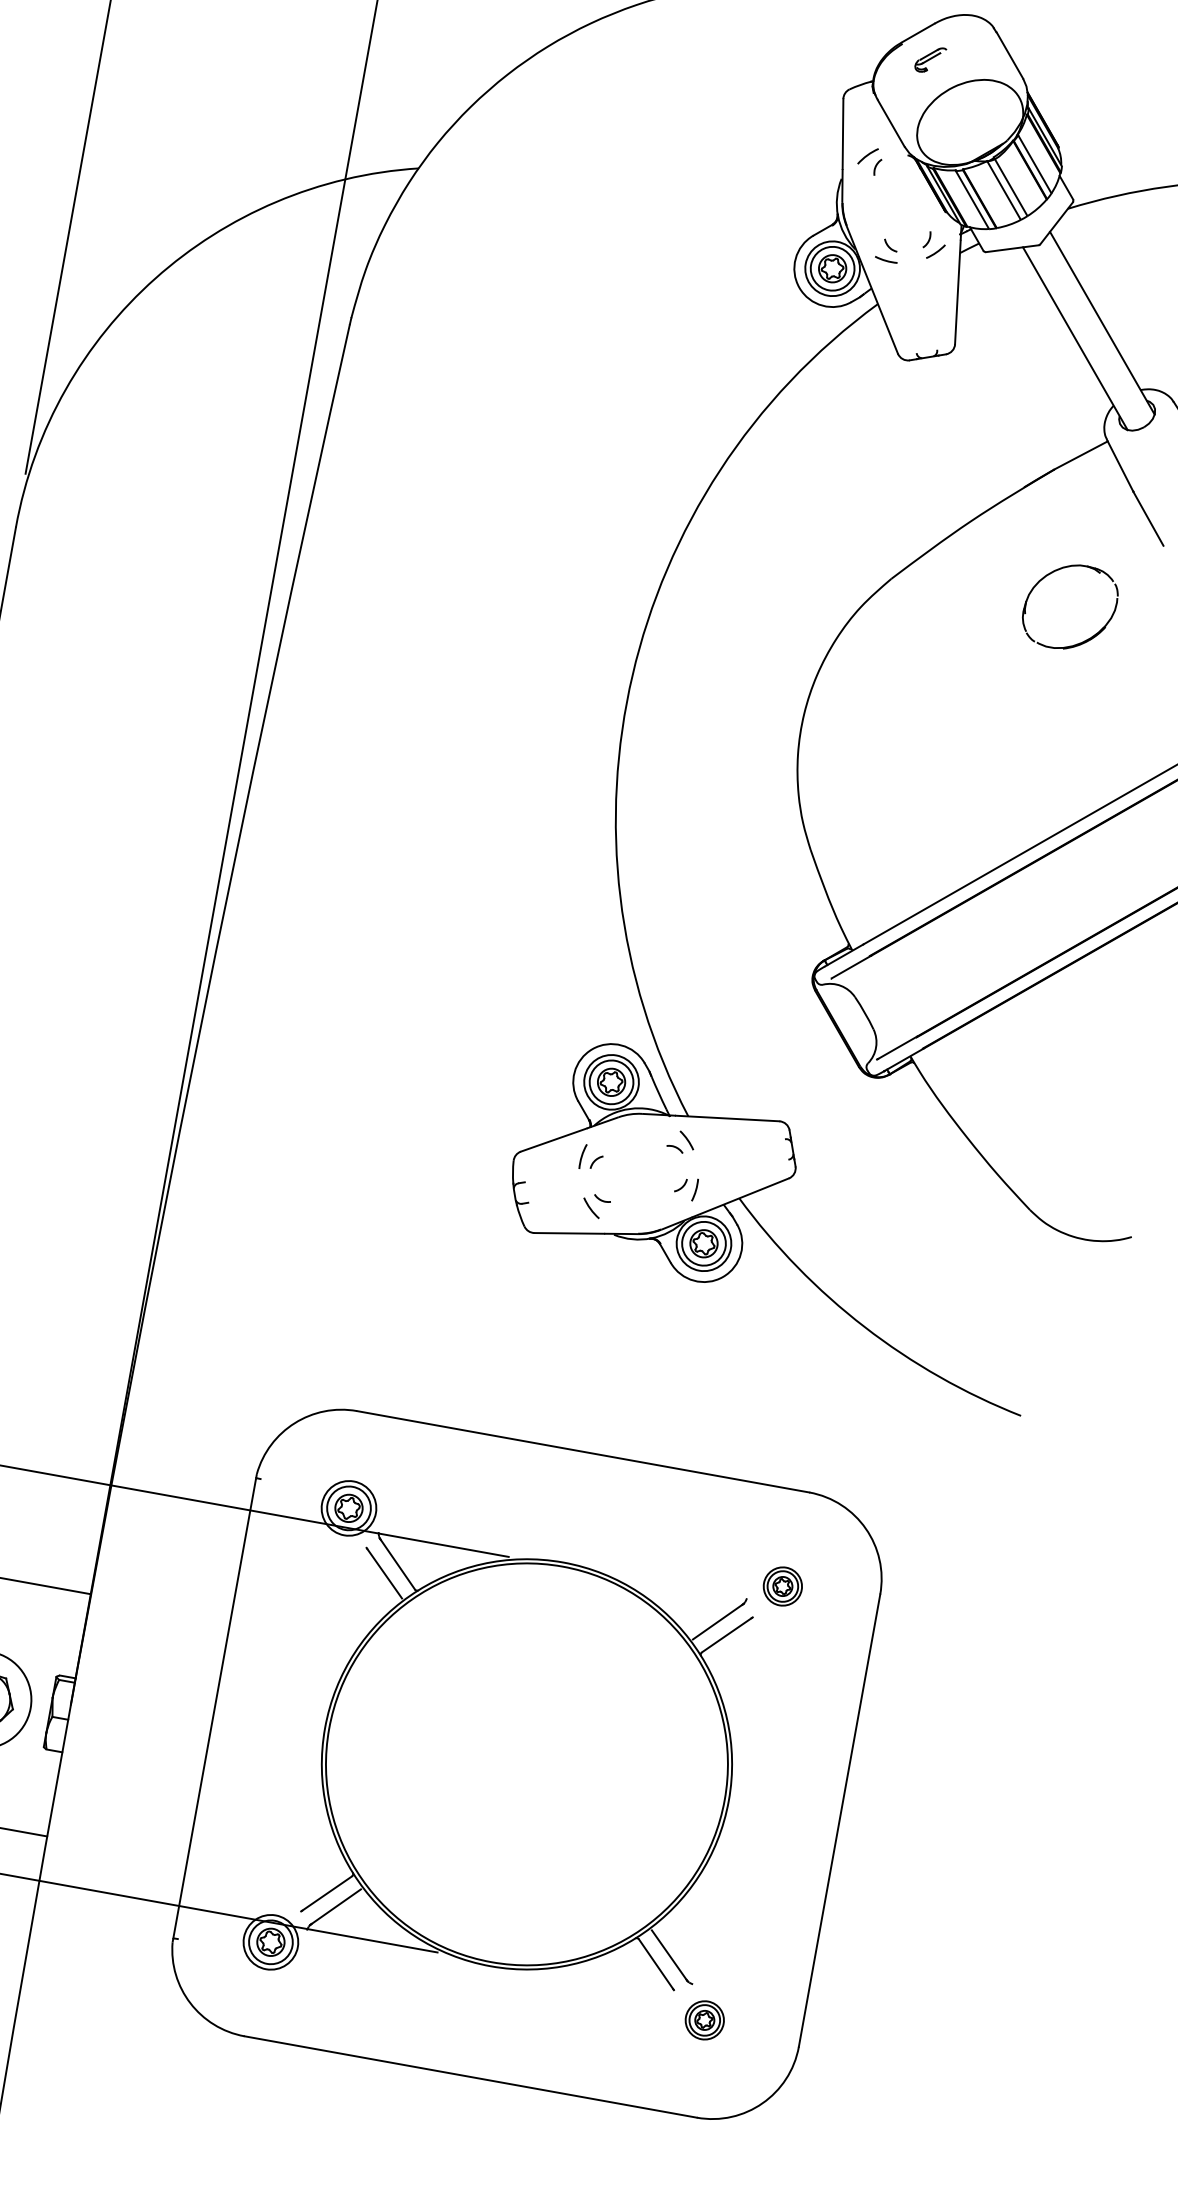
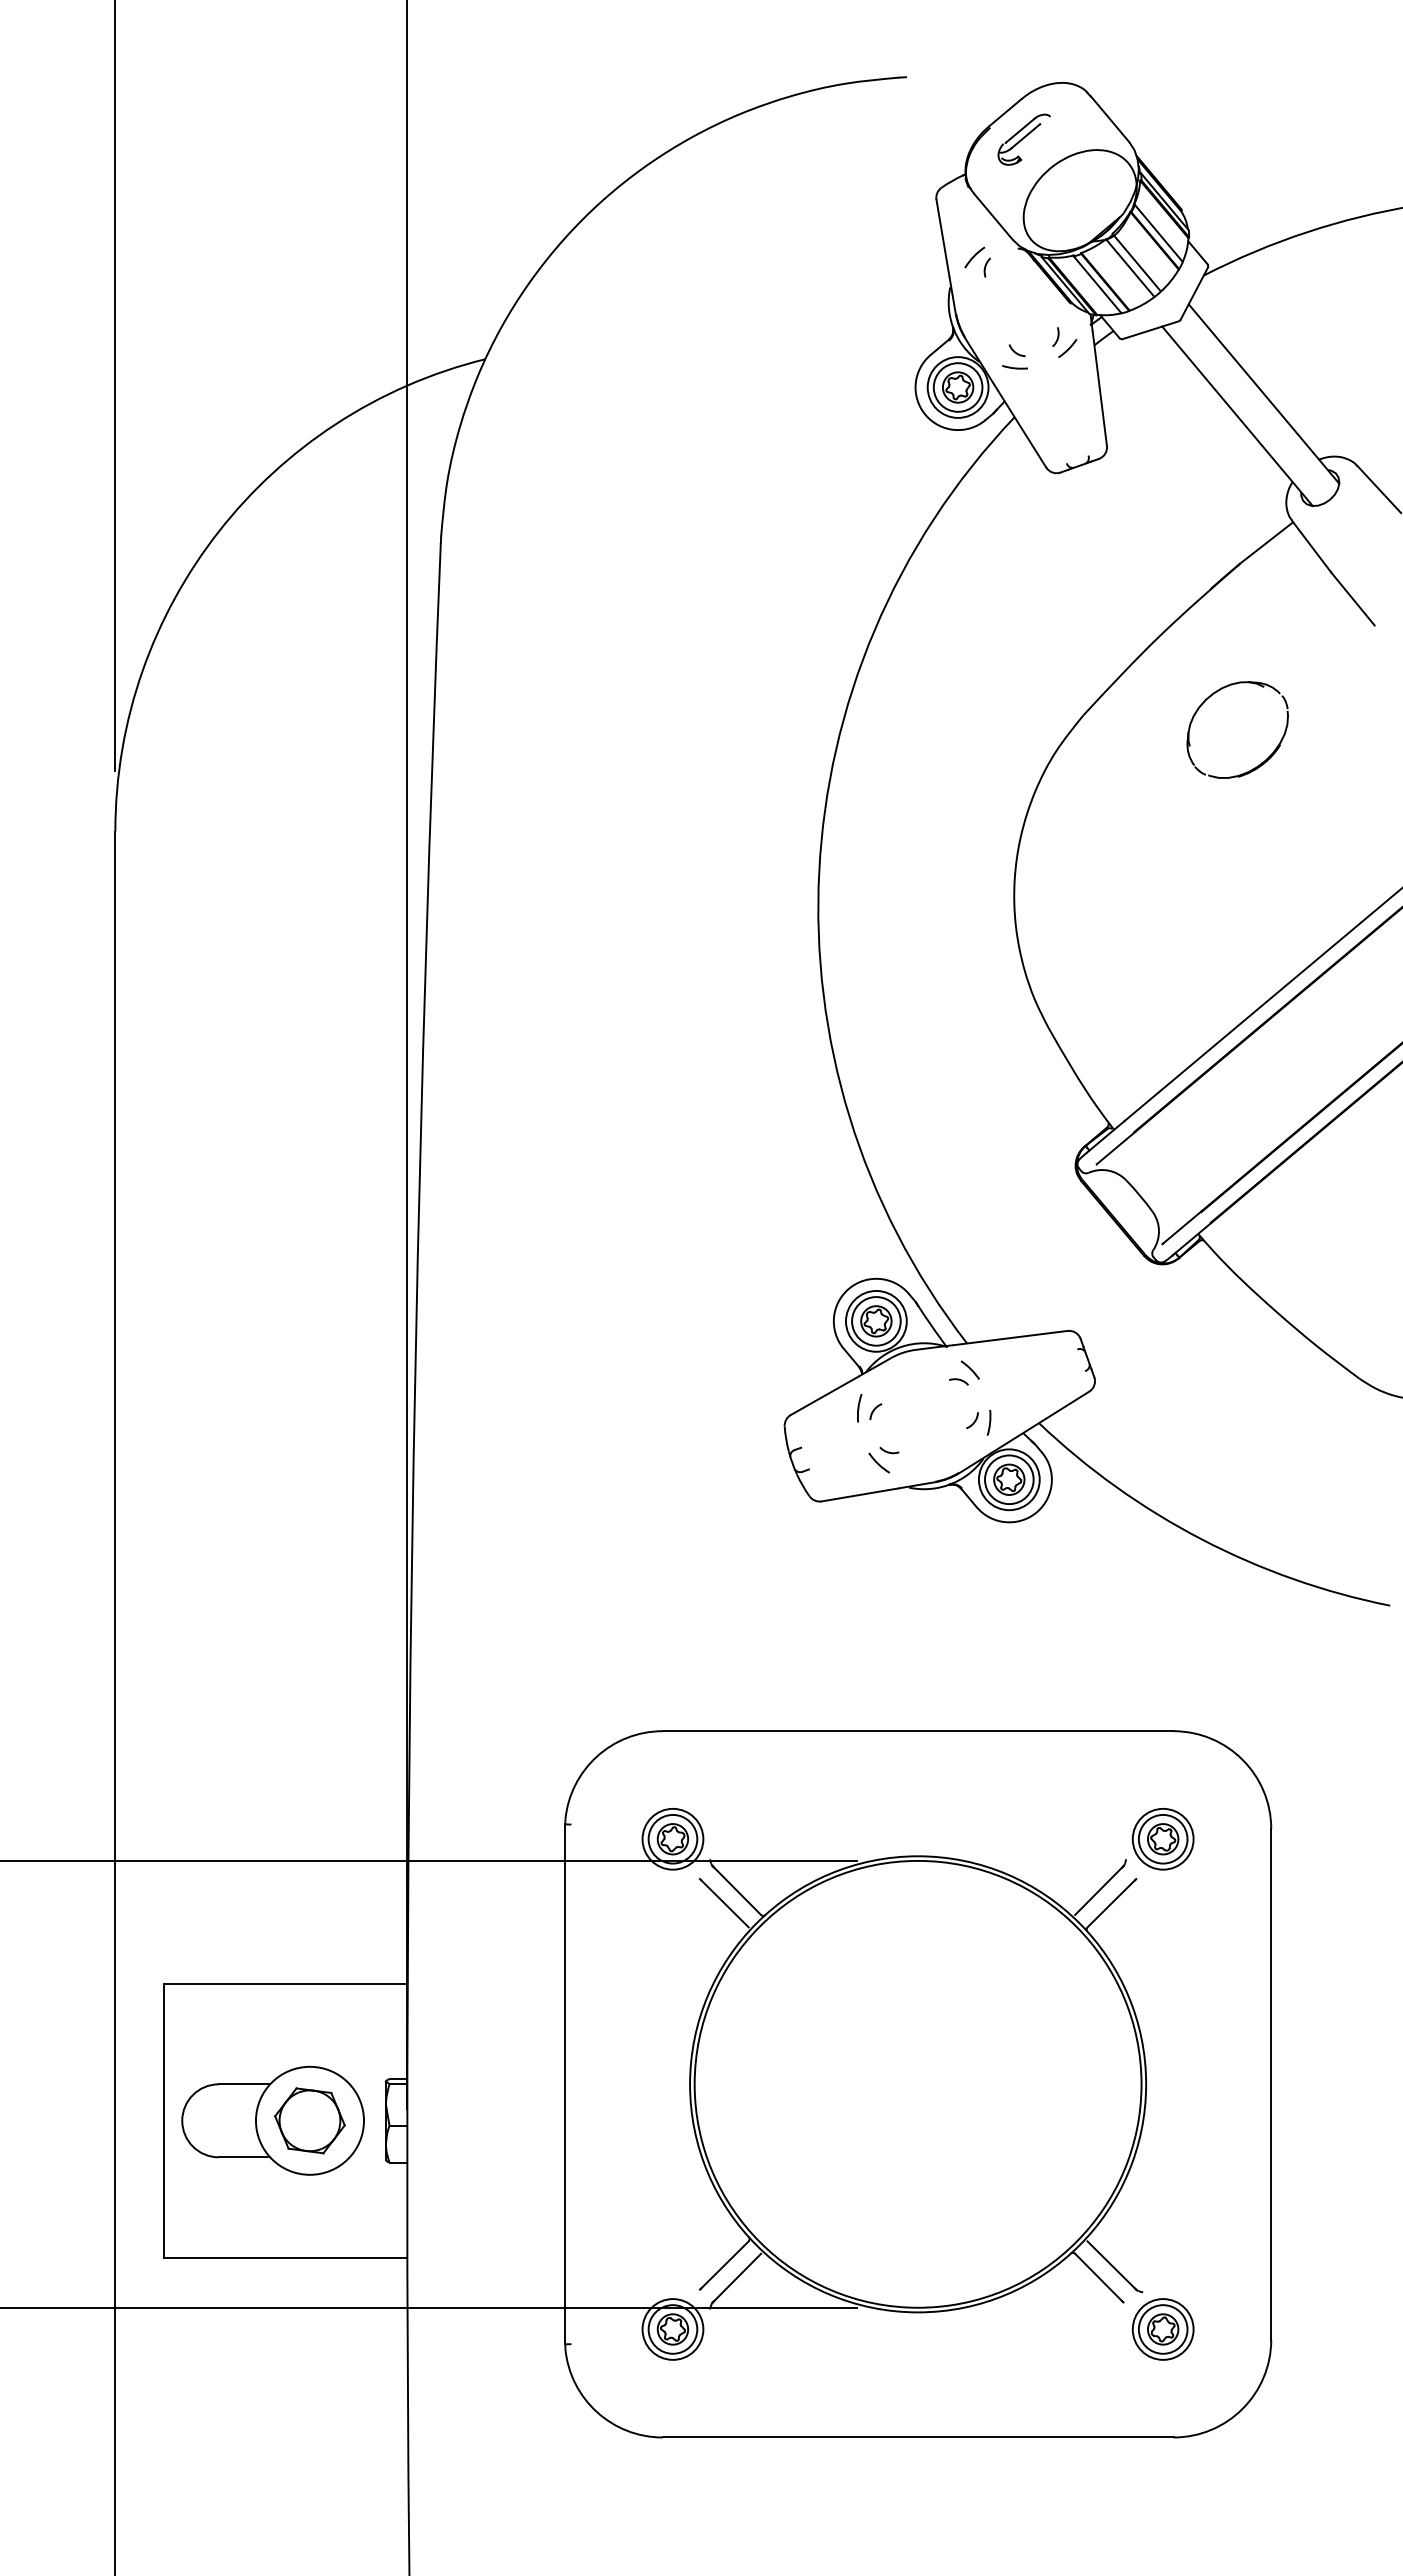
part: (930, 59) -> (1023, 139), size x1.67
part: (1087, 638) -> (1262, 761), moved
part: (782, 1586) -> (1162, 1839), size x1.43
part: (704, 2020) -> (1162, 2329), size x1.43

